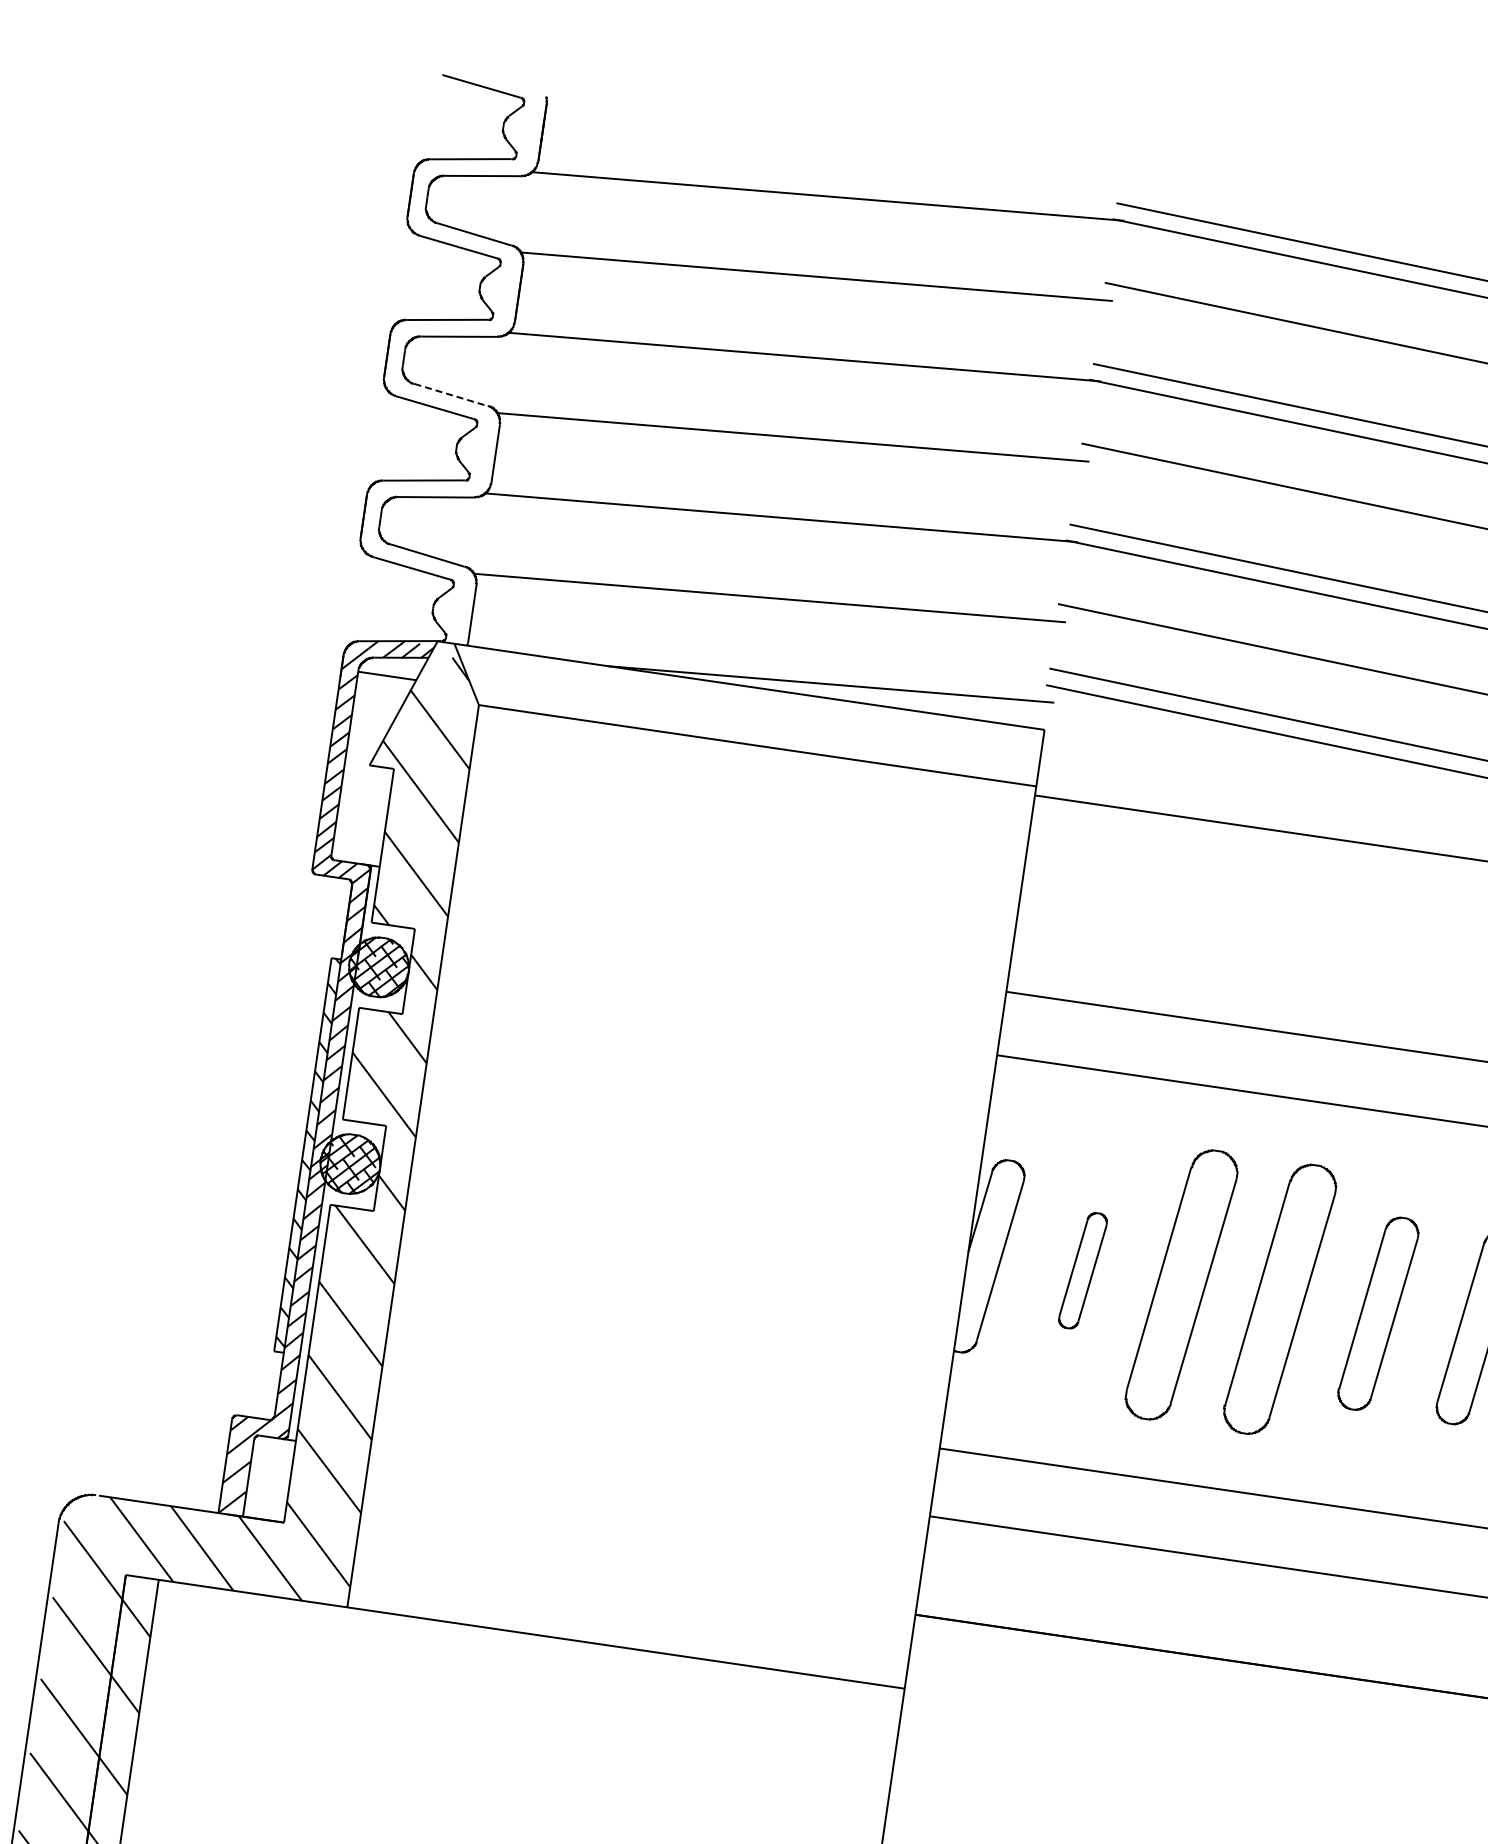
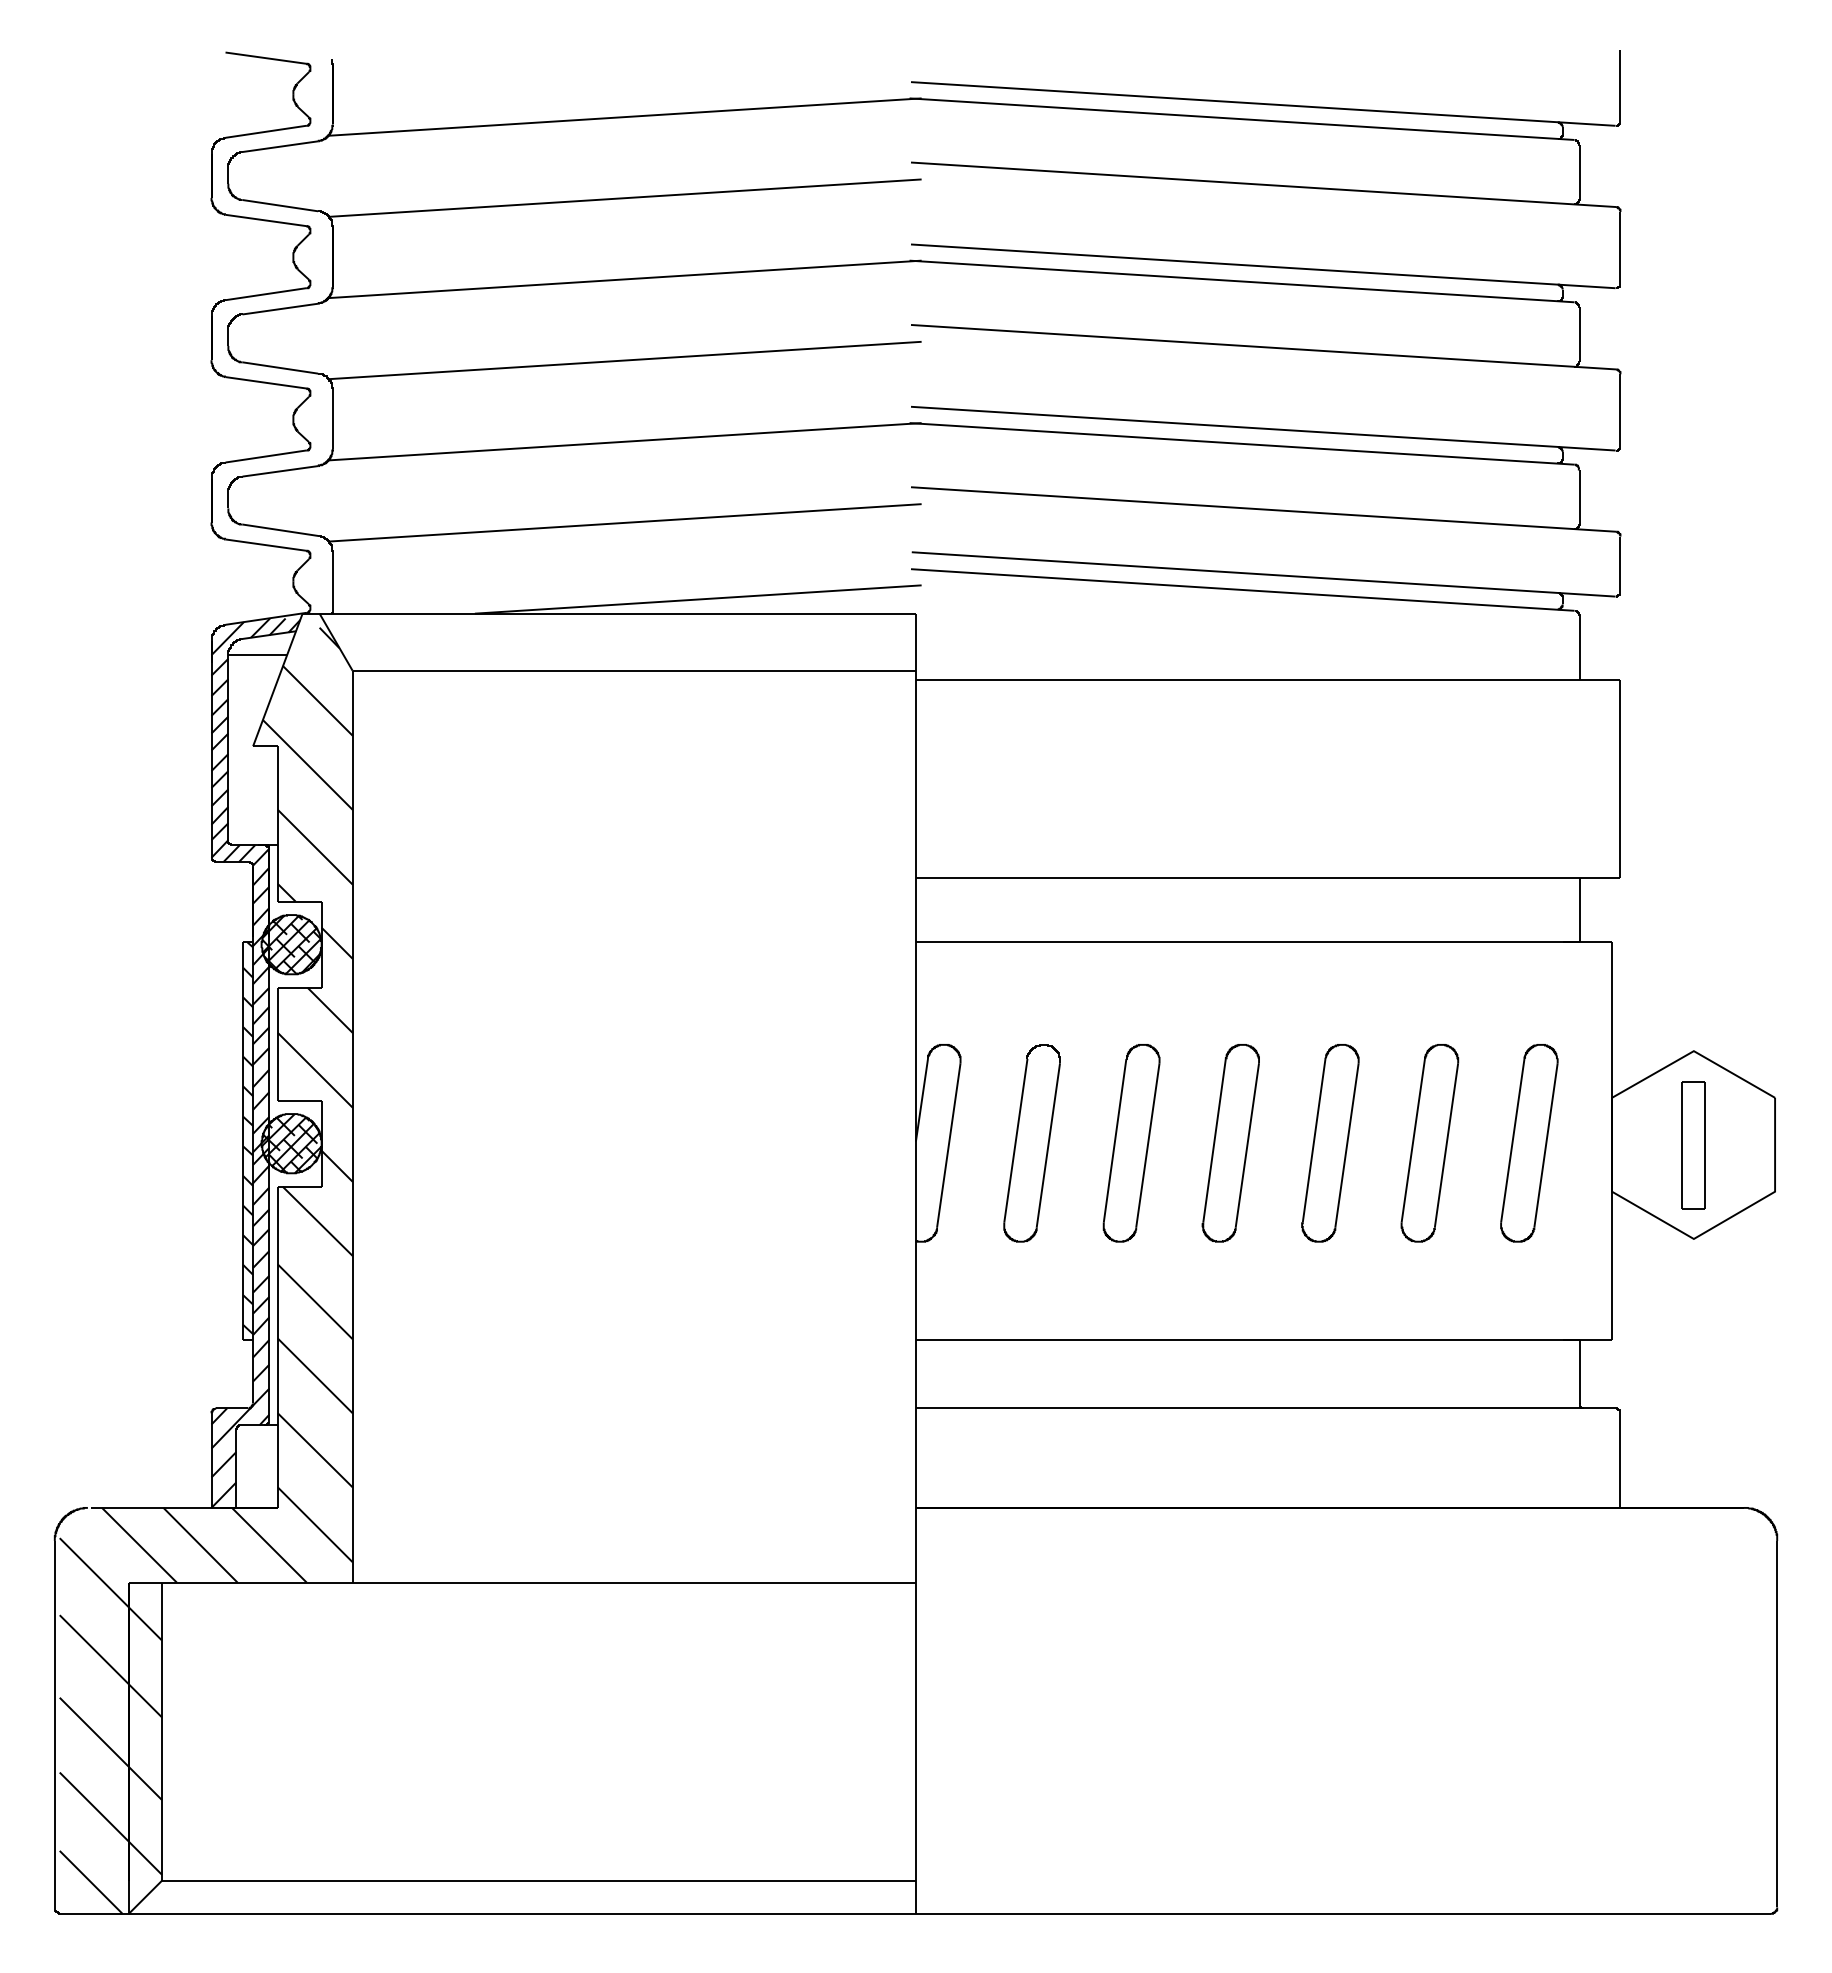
line: (451, 395) -> (280, 368), dashed -> solid
part: (1082, 1270) -> (1031, 1143), size x1.67
part: (1181, 1285) -> (1131, 1143), size x0.71
part: (1279, 1299) -> (1230, 1143), size x0.71

